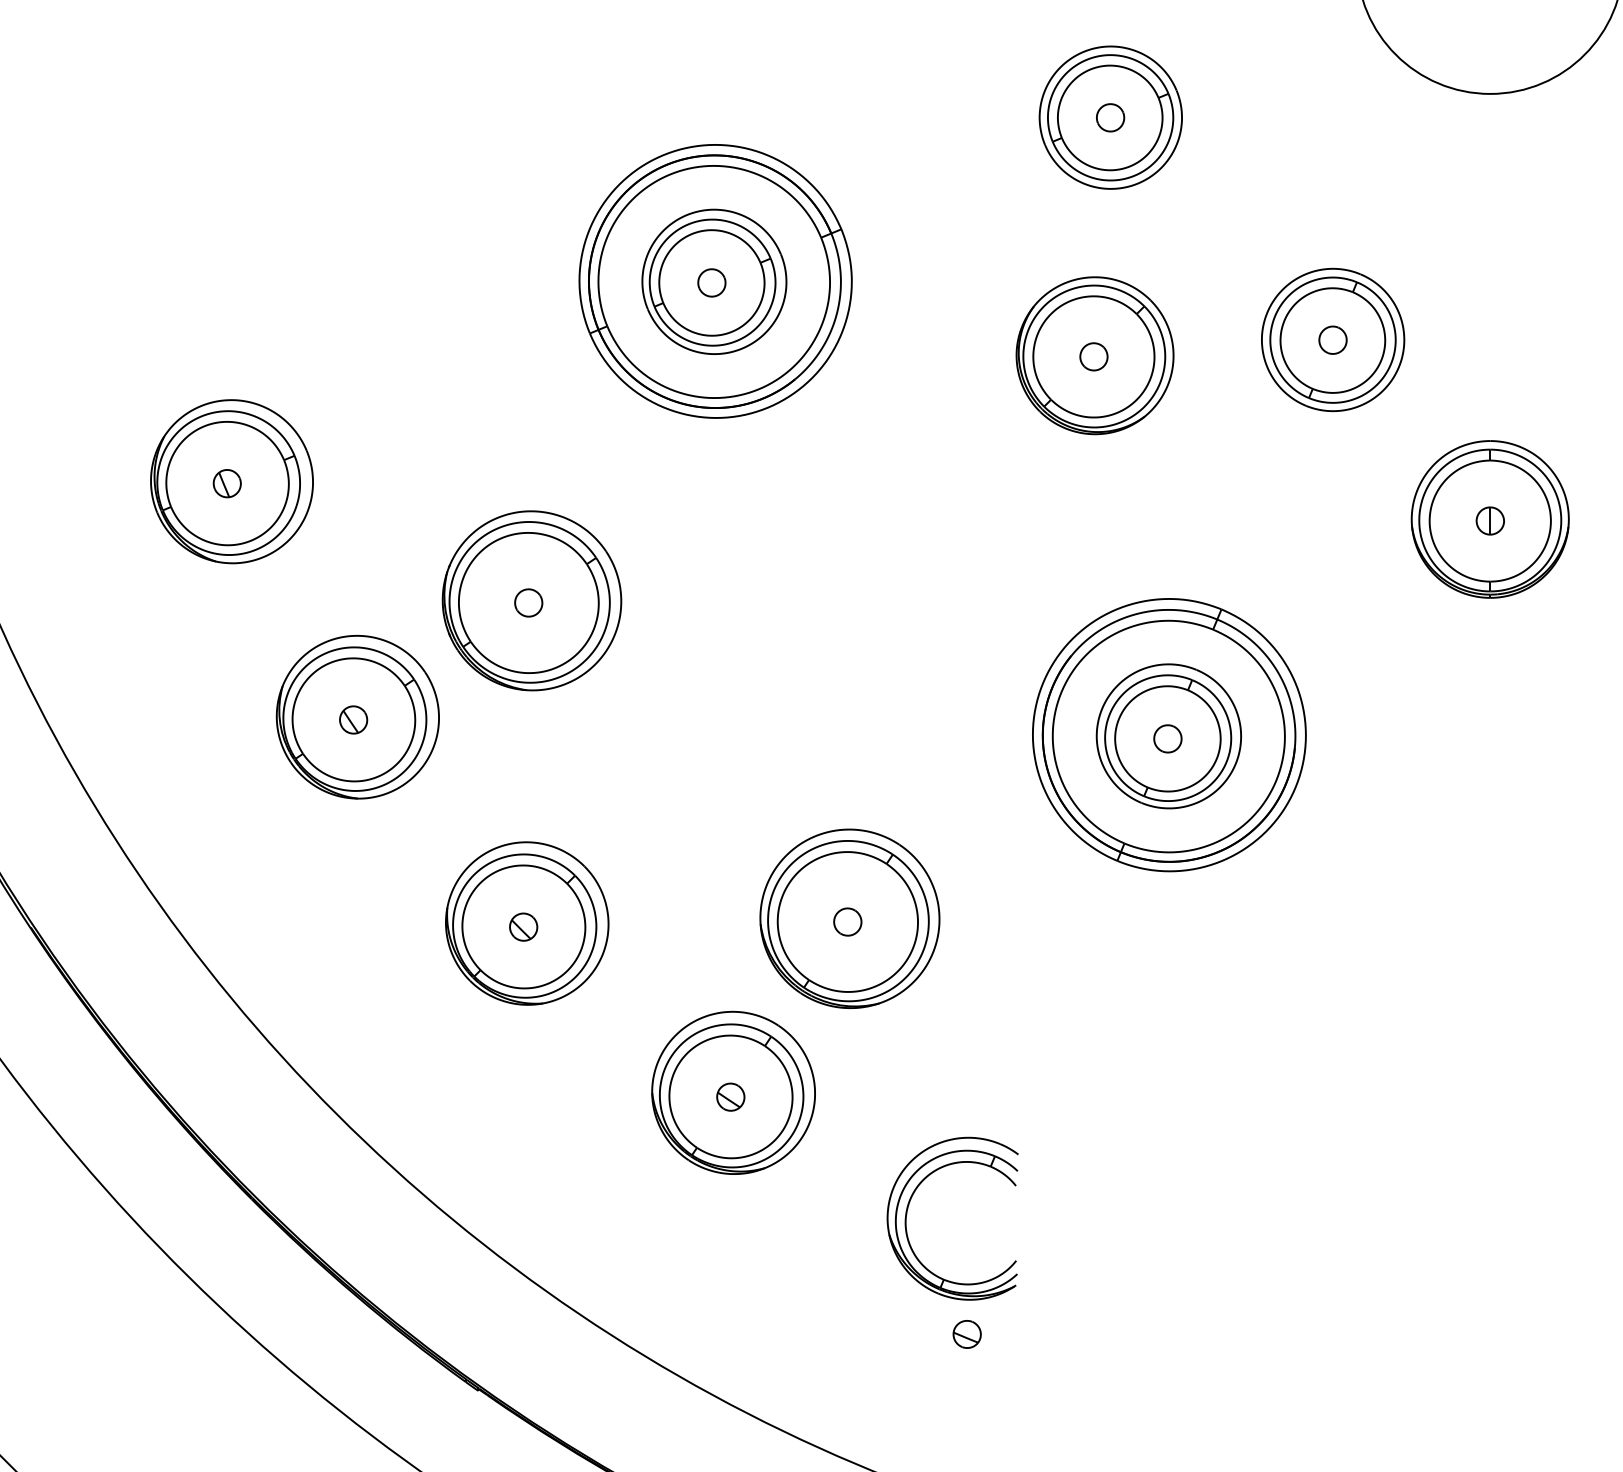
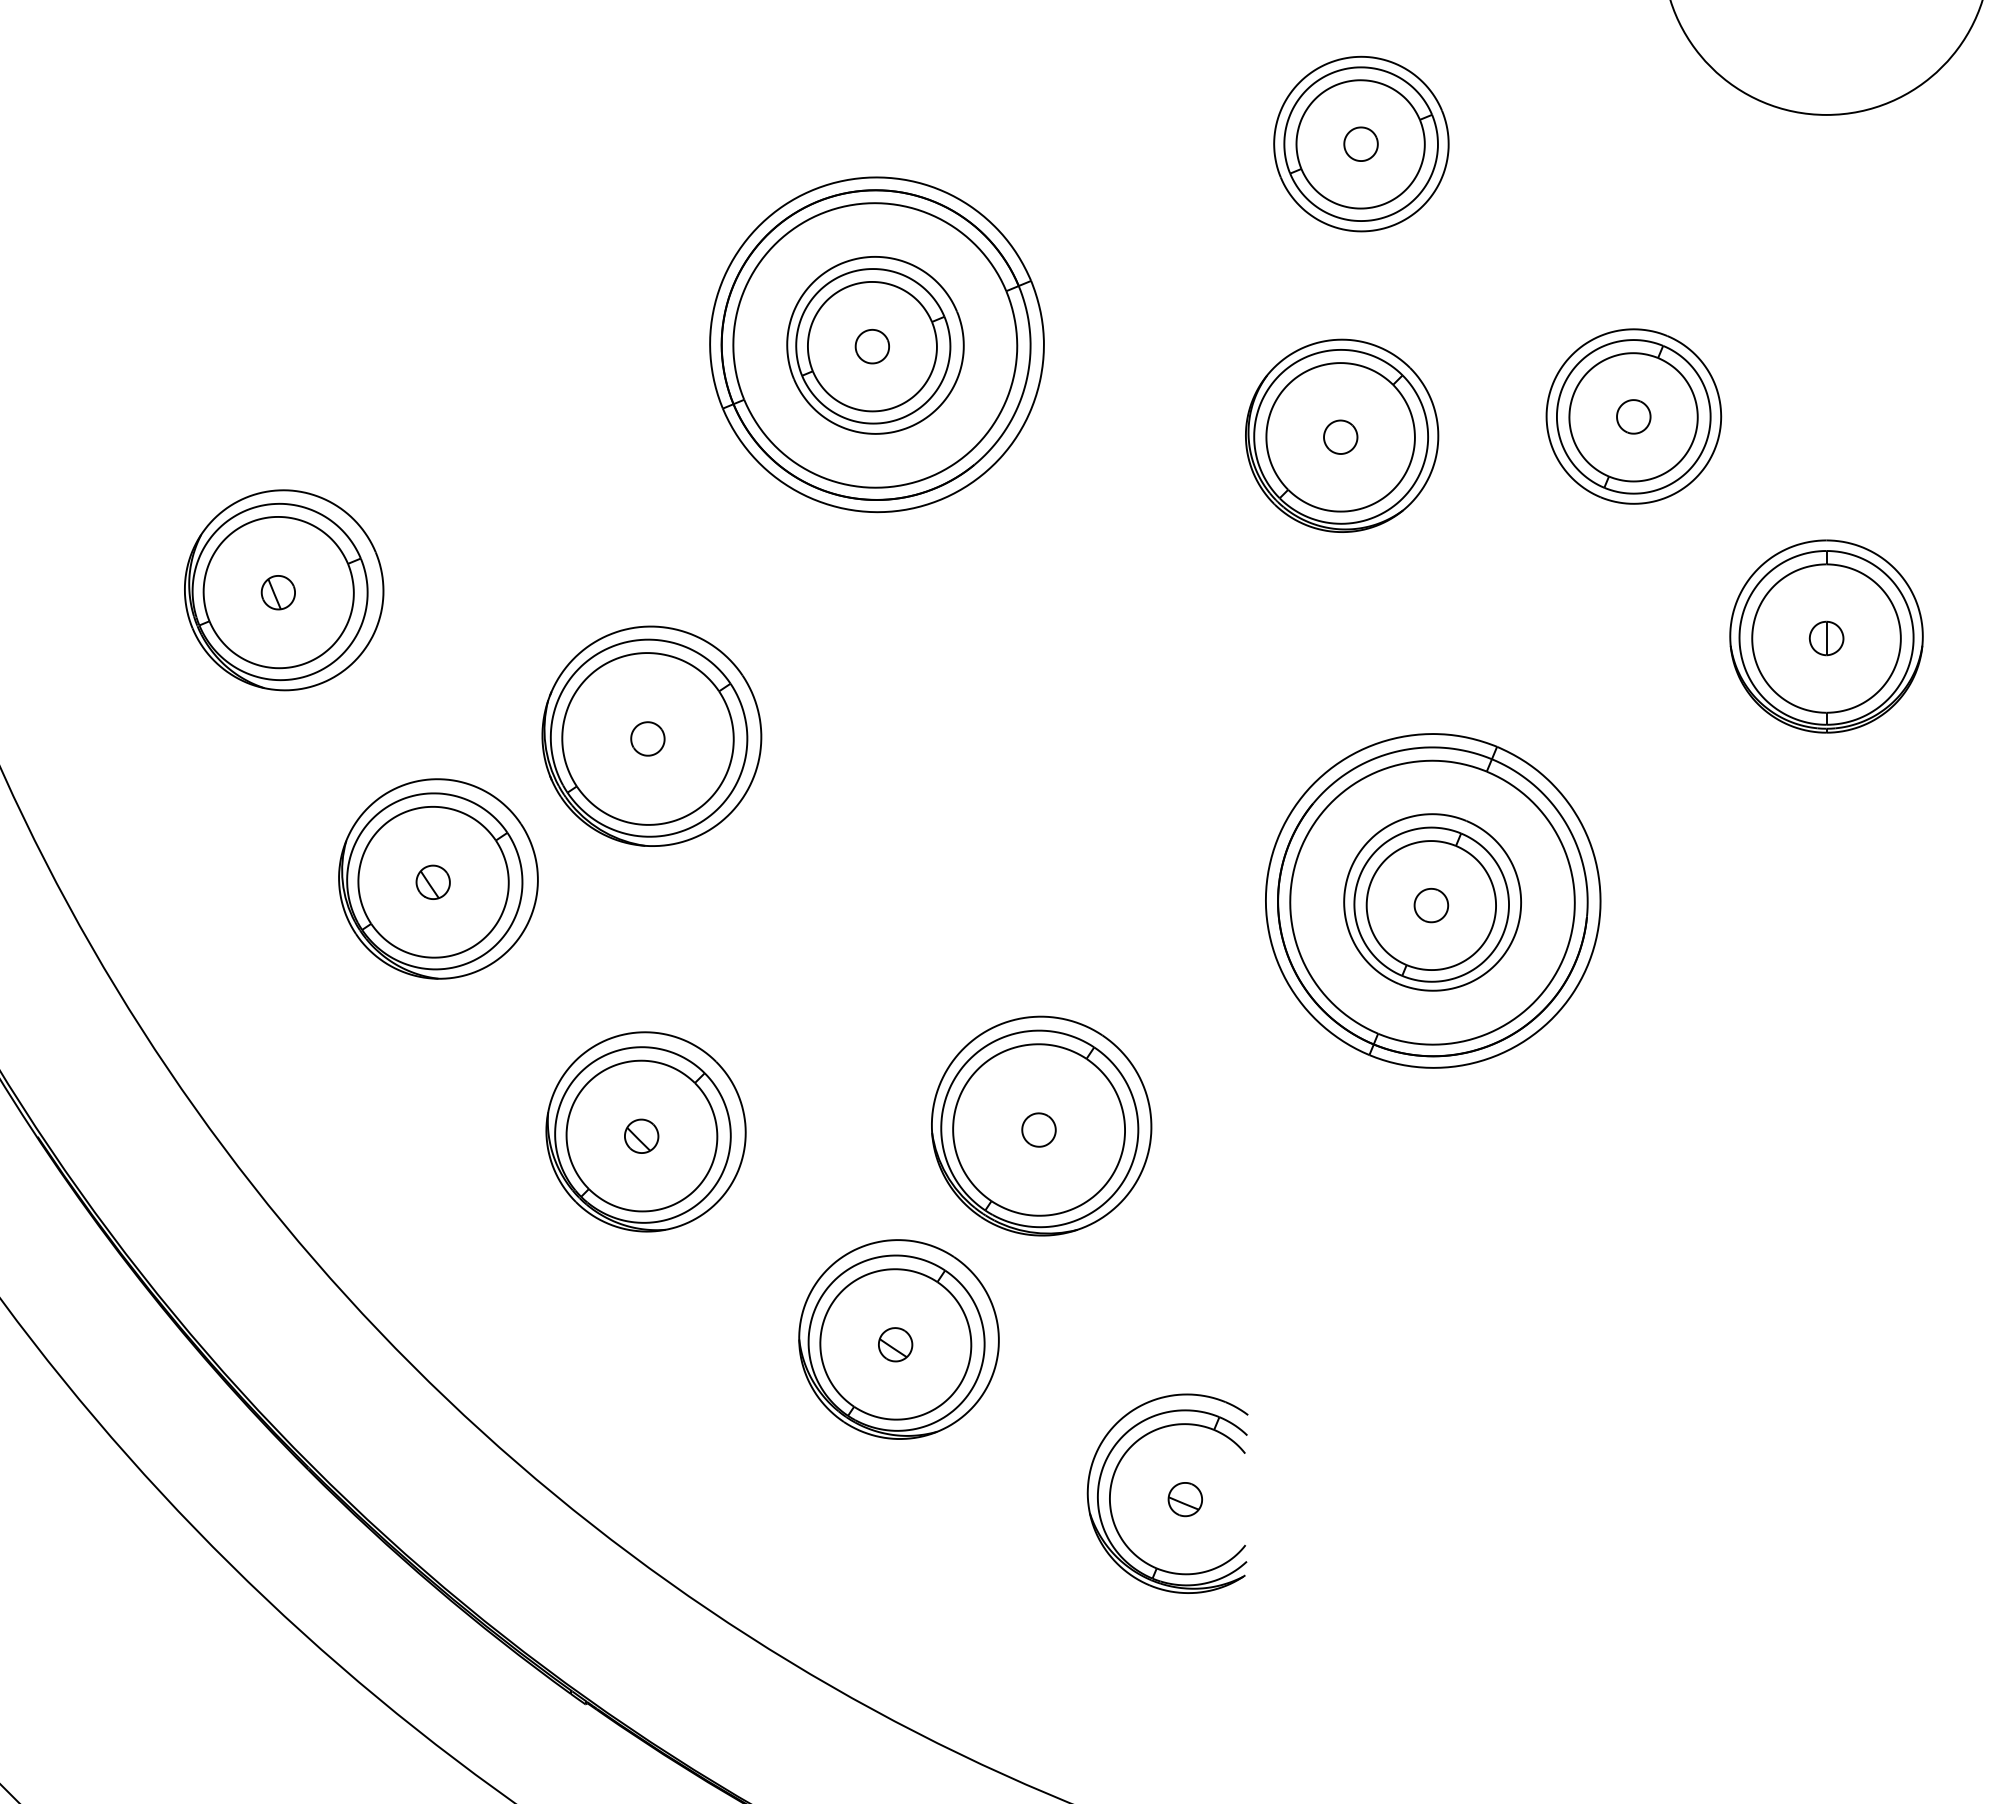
part: (966, 1334) -> (1184, 1499), moved

